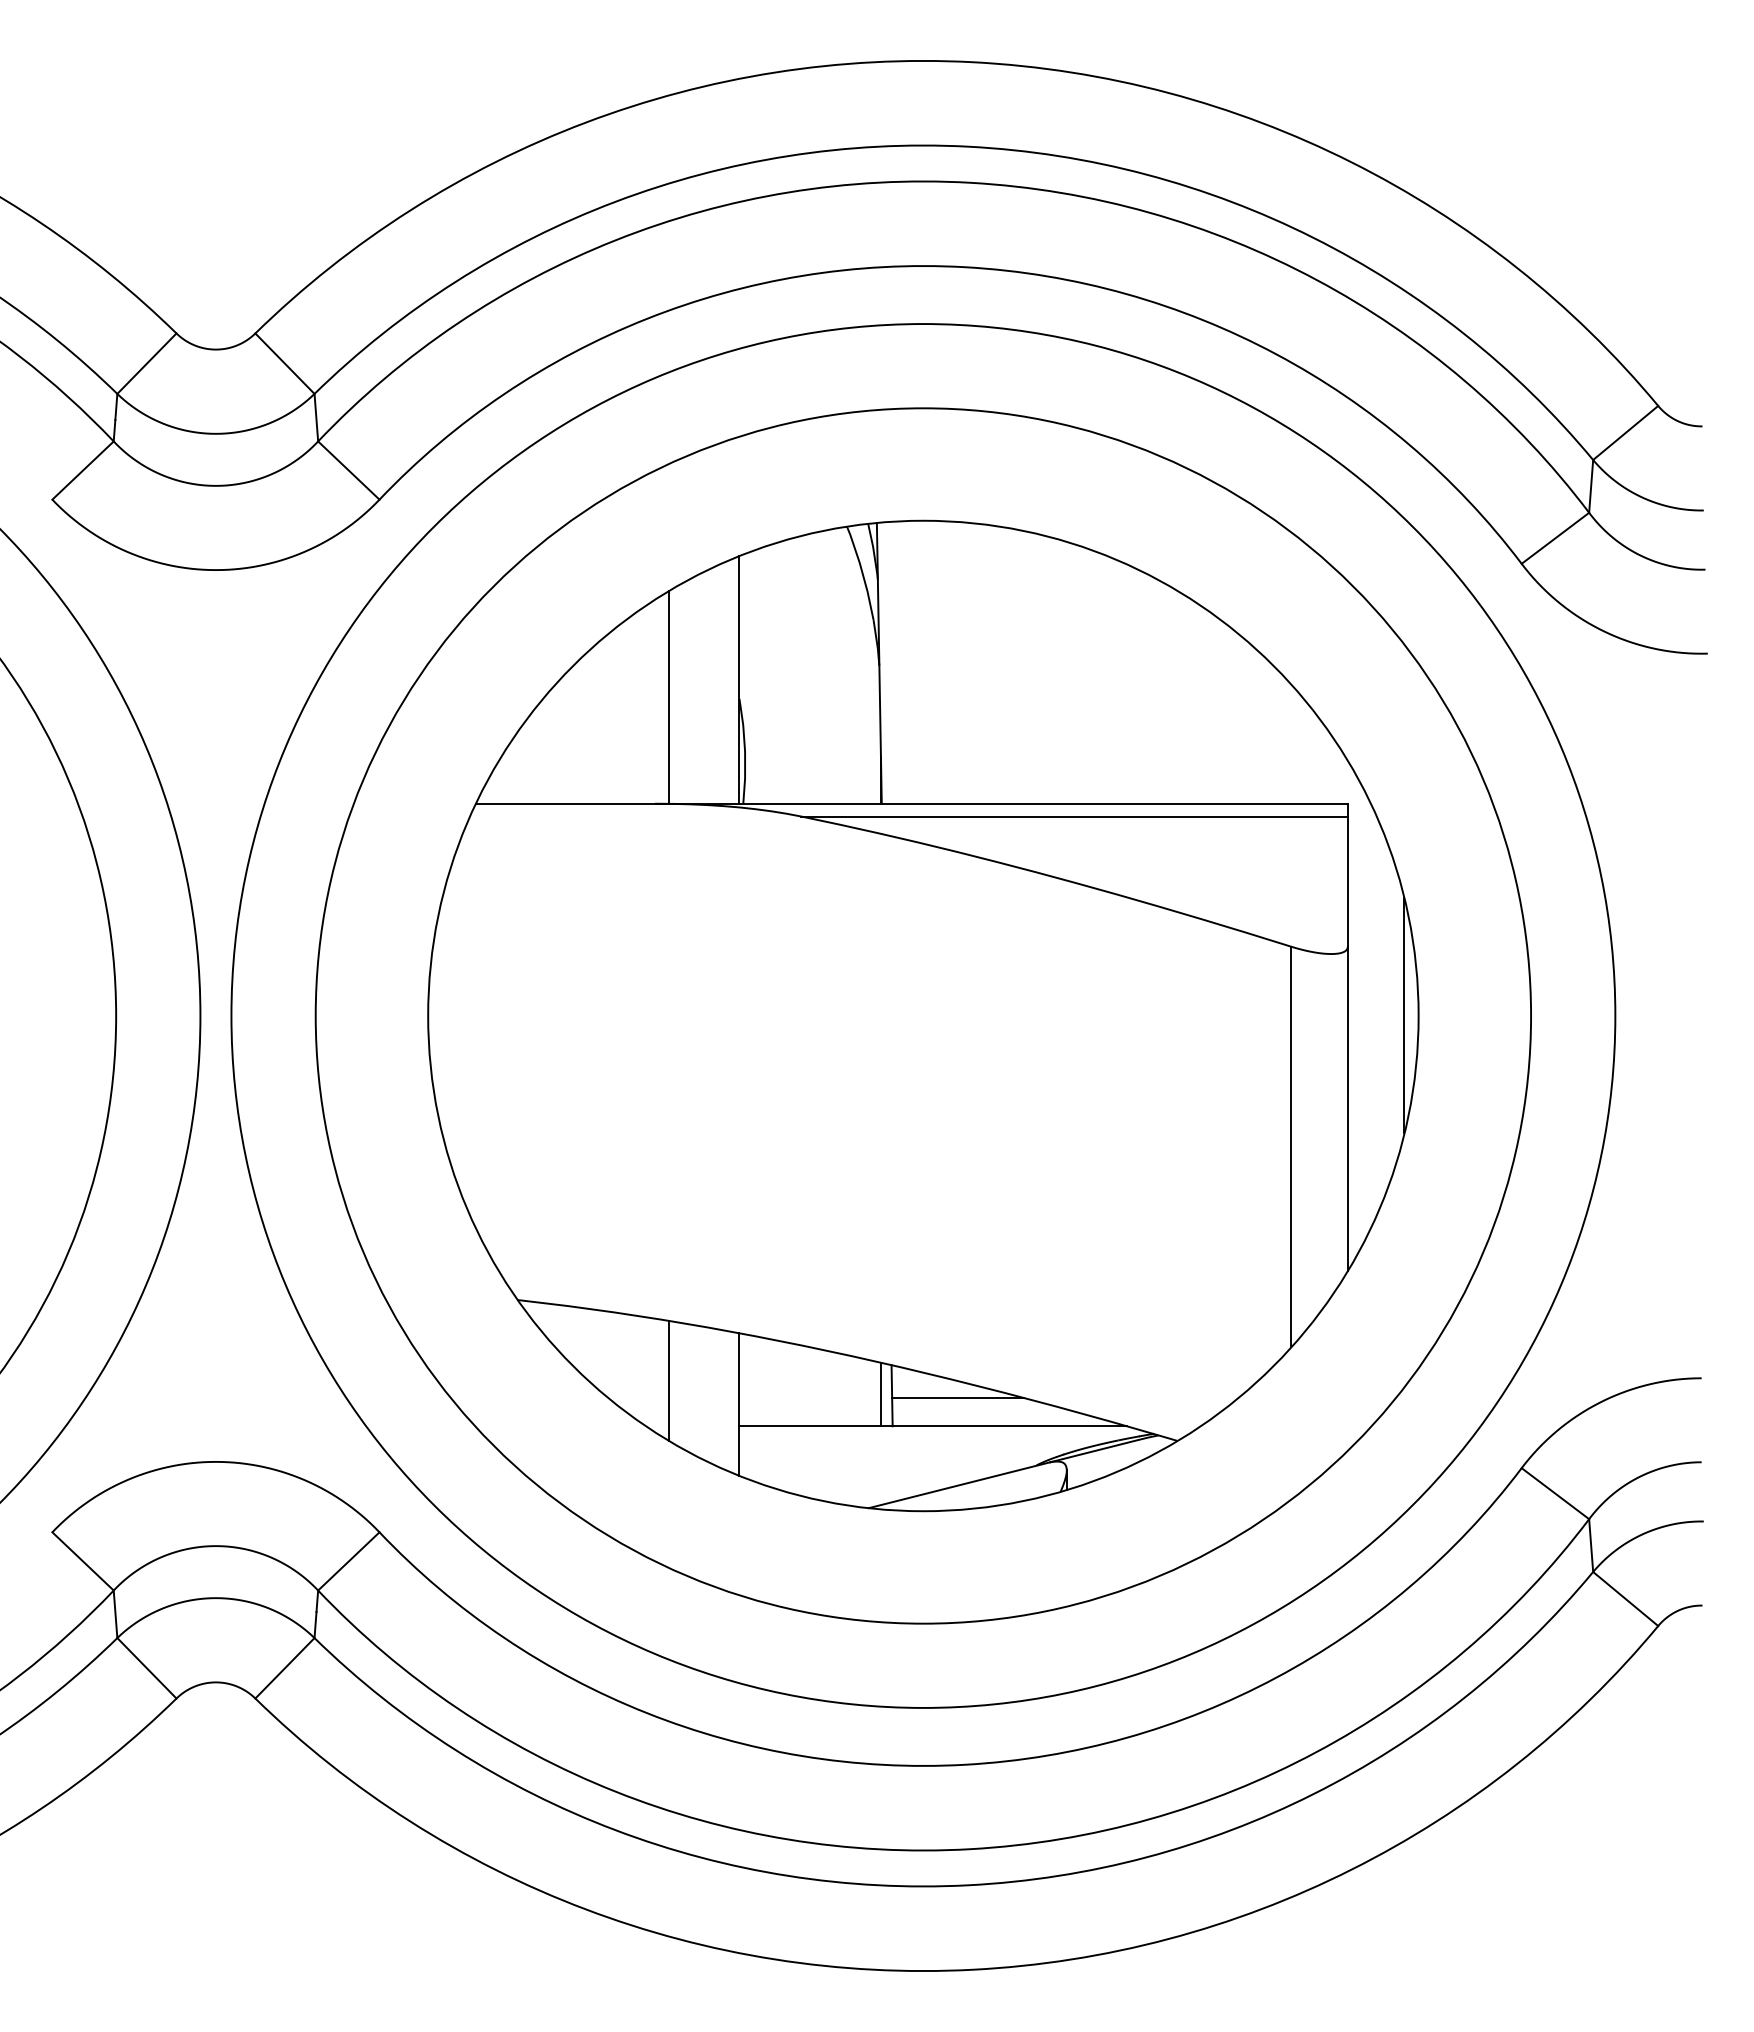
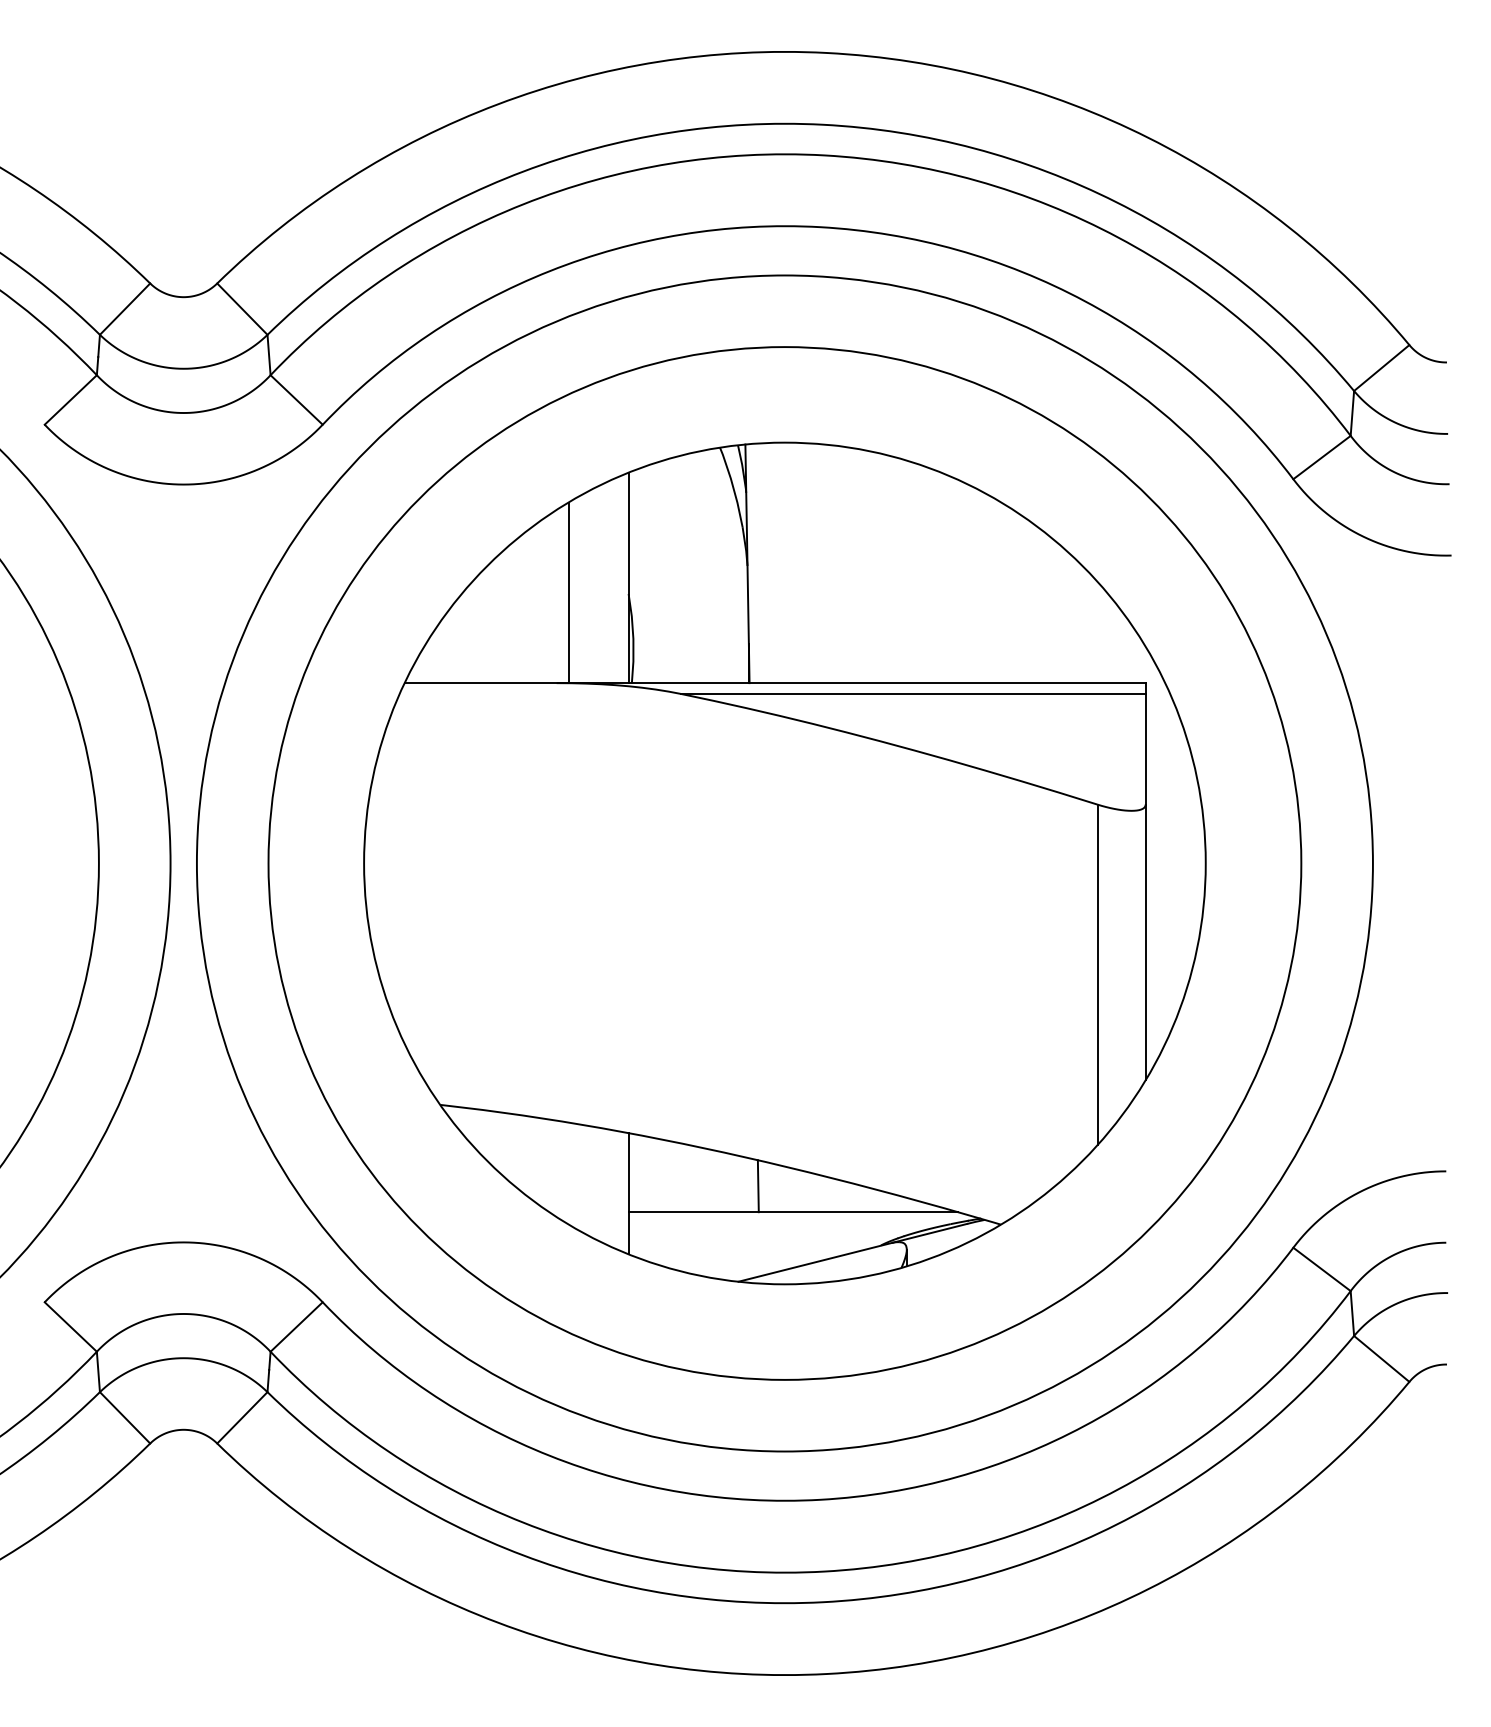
line: (1404, 1015) -> (1193, 863), removed
line: (668, 1380) -> (568, 1173), removed
line: (880, 1394) -> (748, 1185), removed
line: (958, 1398) -> (814, 1188), removed

